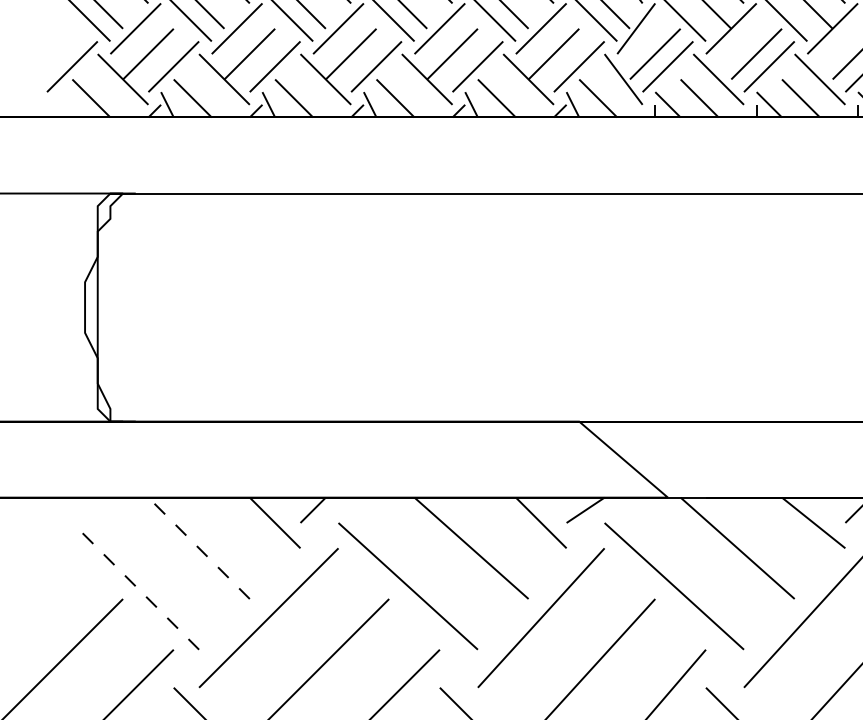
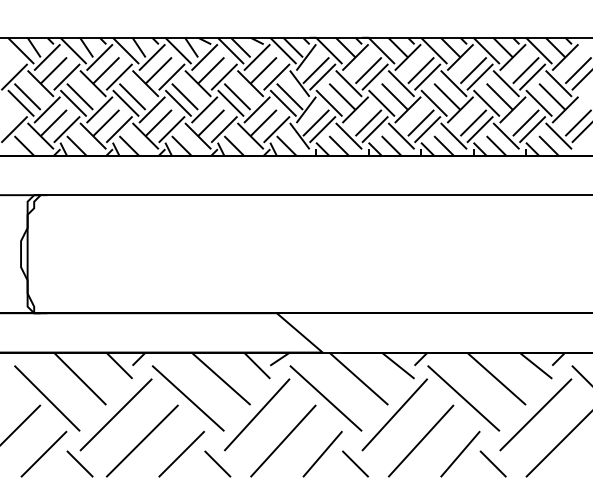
line: (197, 547) -> (79, 378), dashed -> solid
line: (134, 586) -> (46, 398), dashed -> solid

